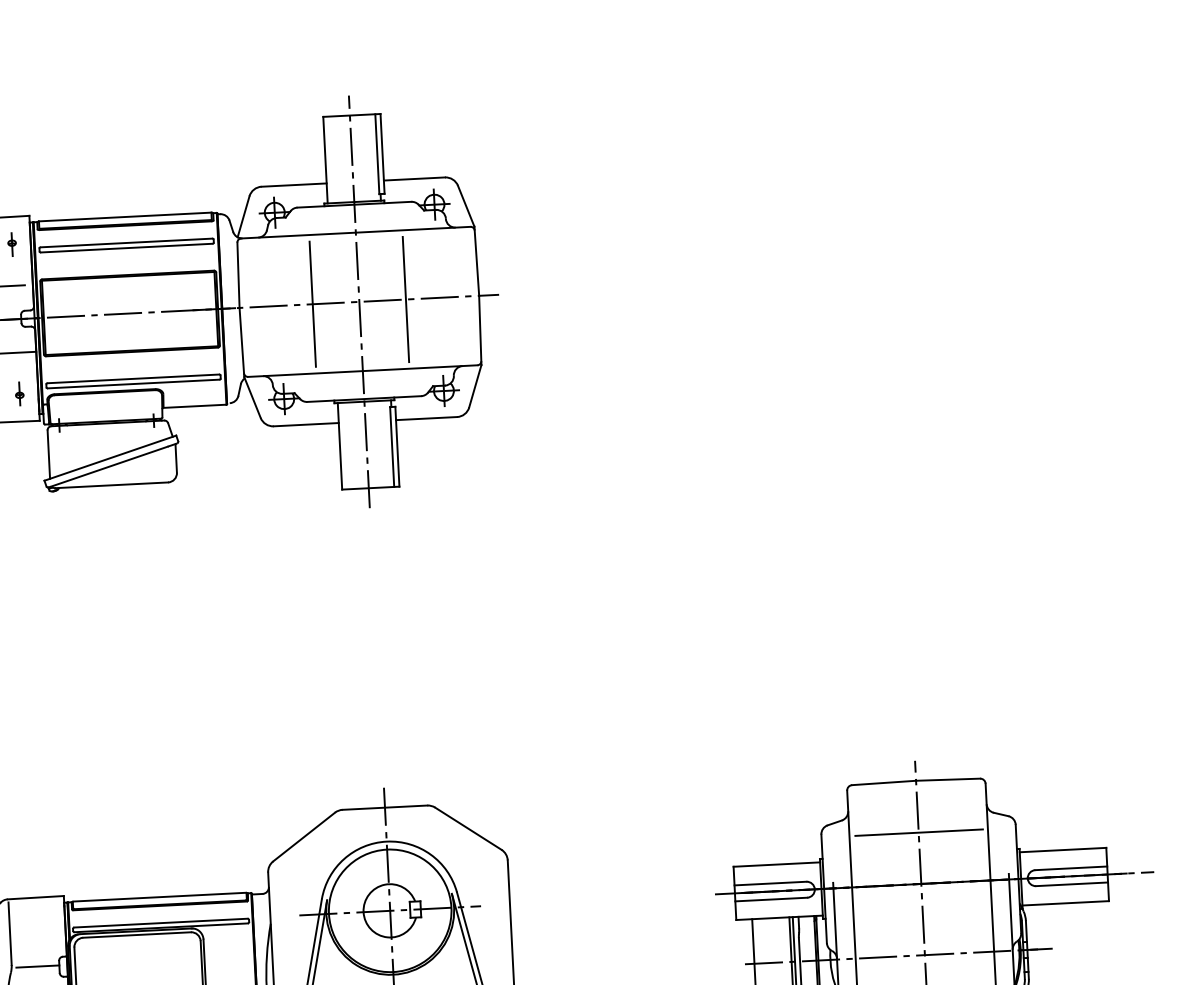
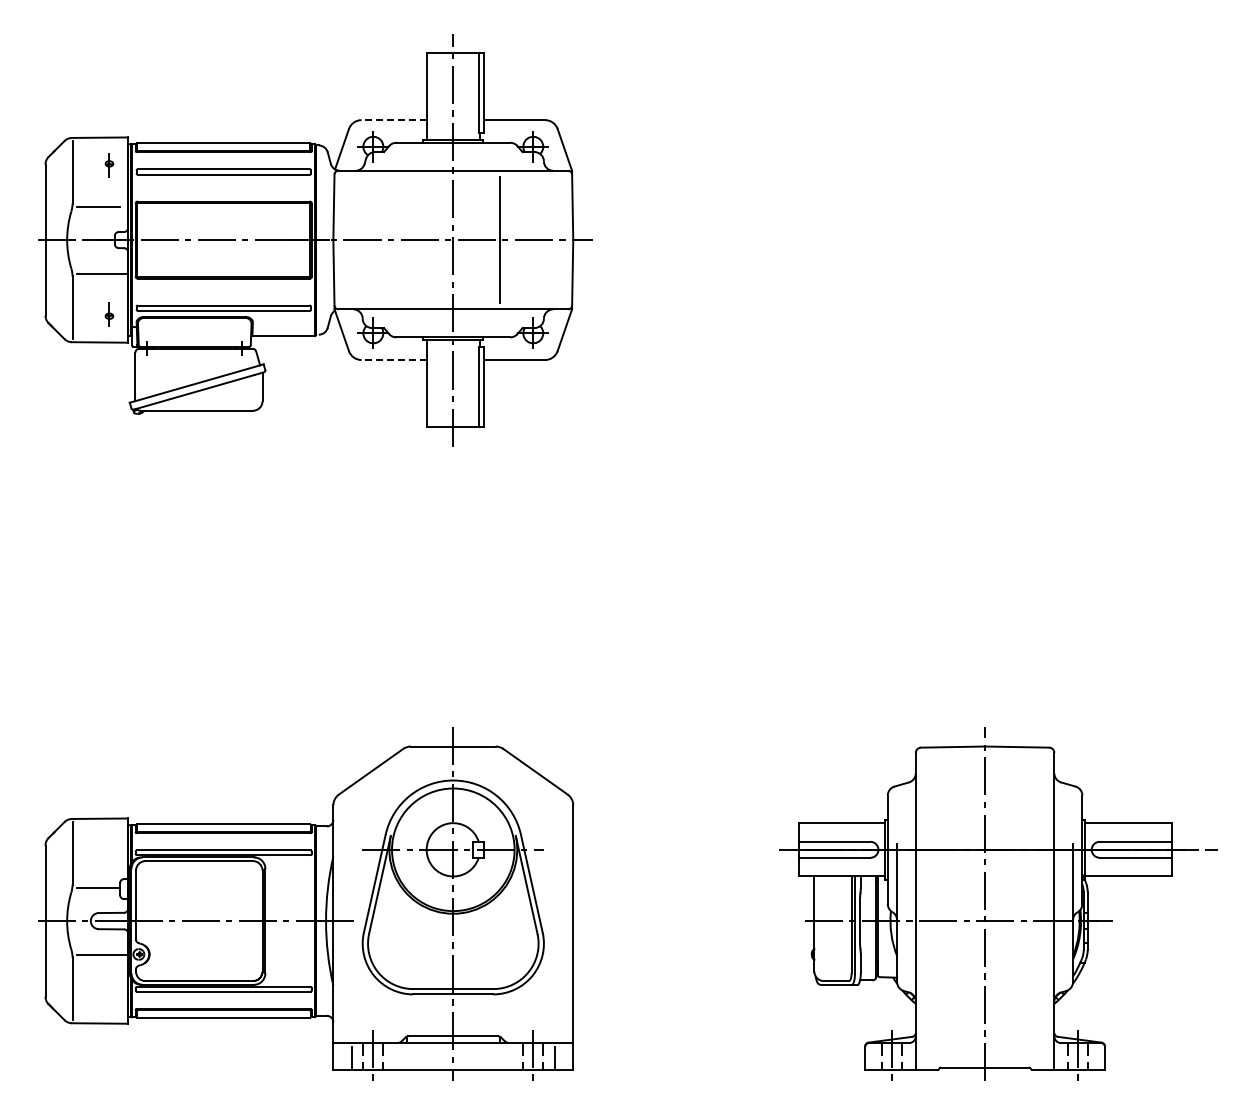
line: (294, 185) -> (394, 120), solid -> dashed
line: (312, 303) -> (406, 239), removed
line: (306, 425) -> (394, 360), solid -> dashed
line: (919, 832) -> (985, 798), removed

